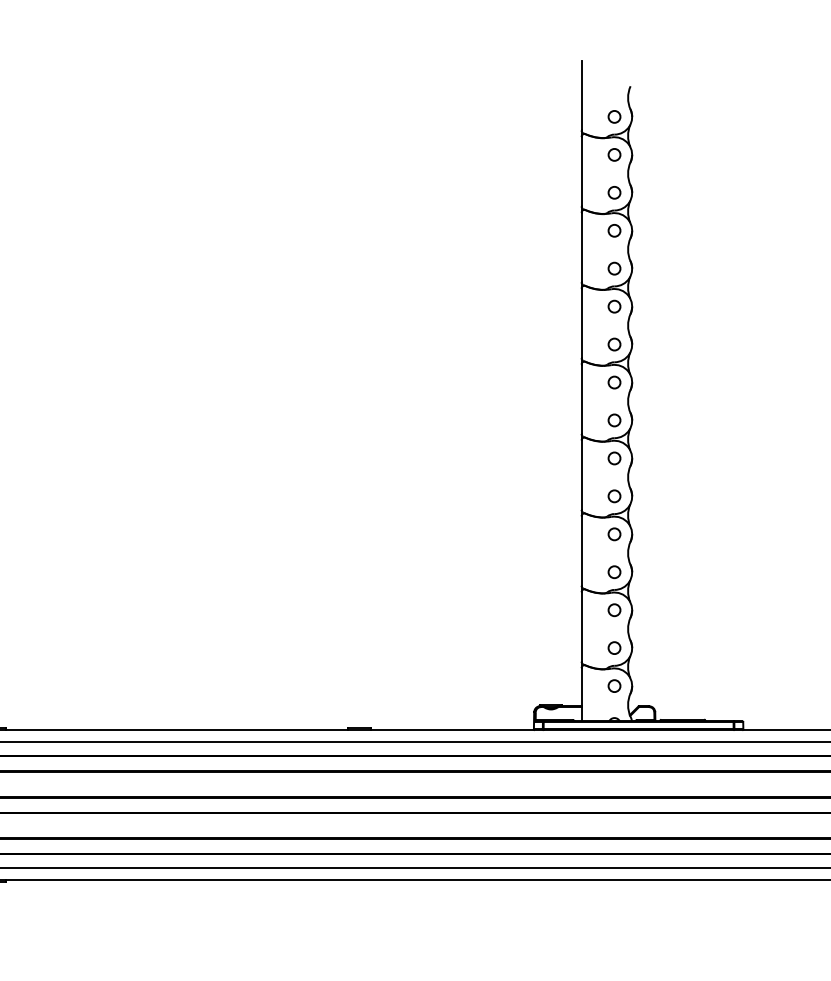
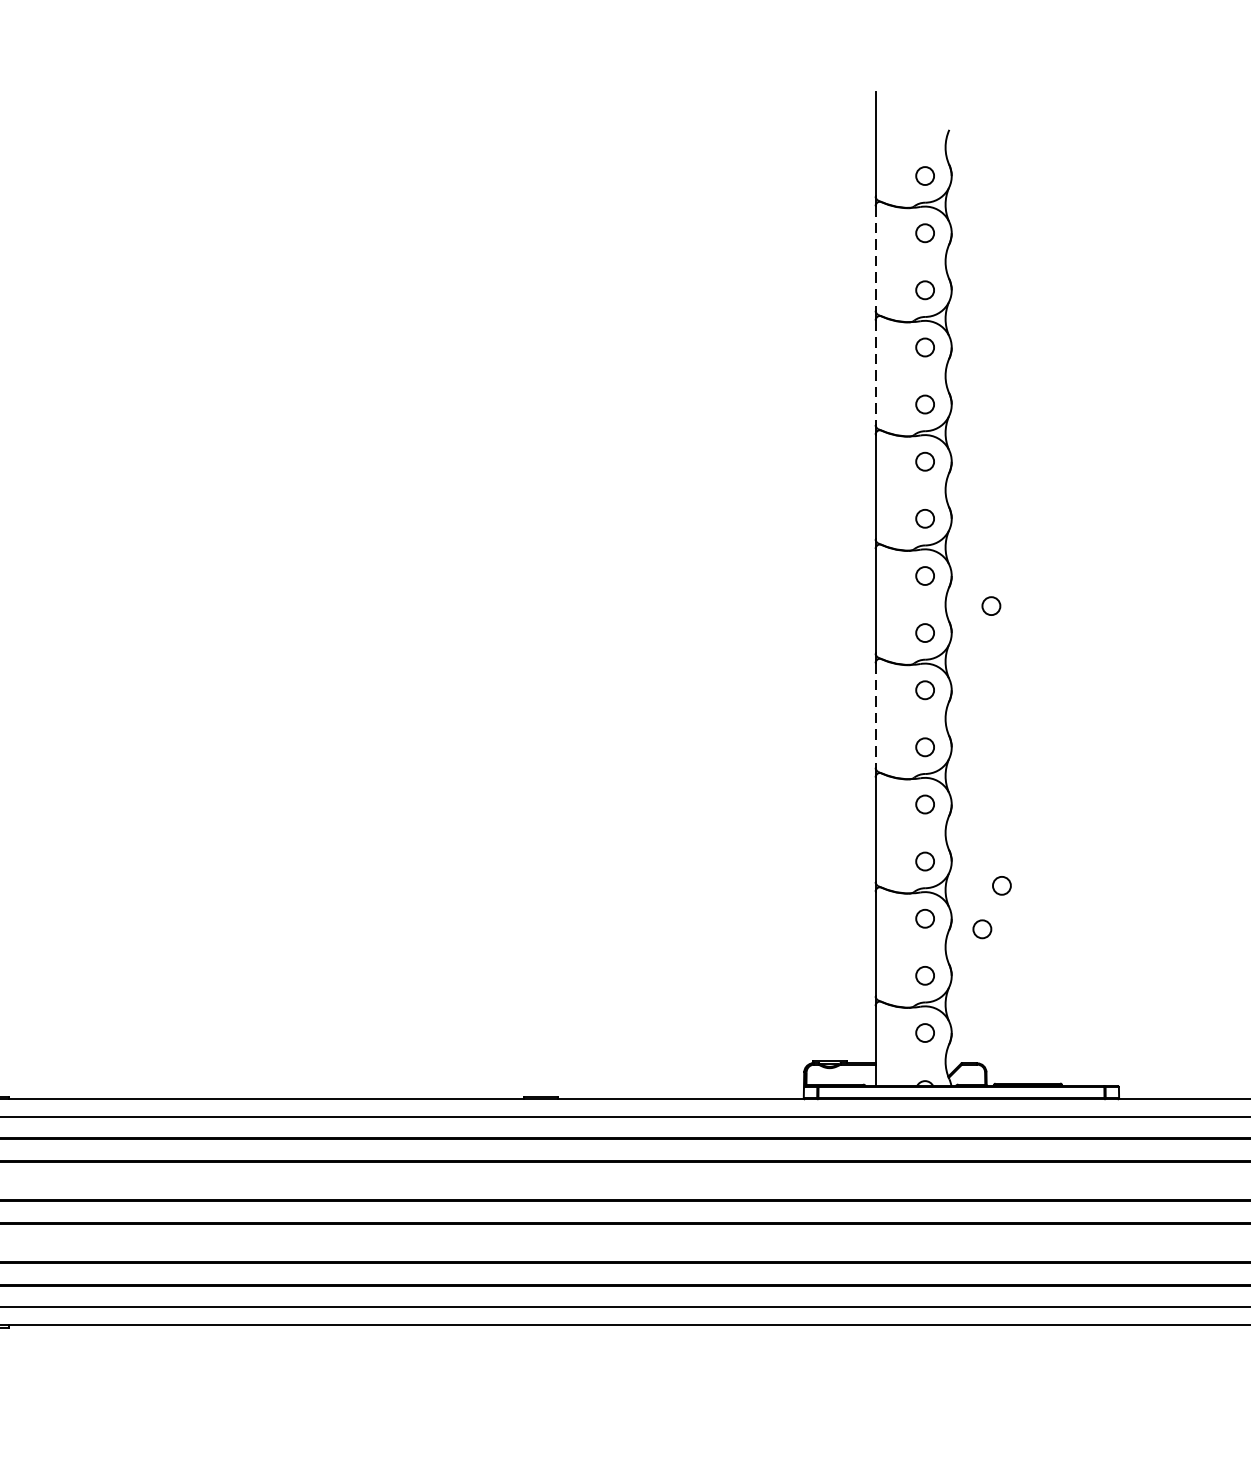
line: (581, 171) -> (875, 258), solid -> dashed
line: (581, 247) -> (875, 372), solid -> dashed
circle: (658, 402) -> (991, 606), added
line: (581, 475) -> (875, 715), solid -> dashed
circle: (665, 588) -> (1001, 886), added
circle: (652, 617) -> (982, 929), added

